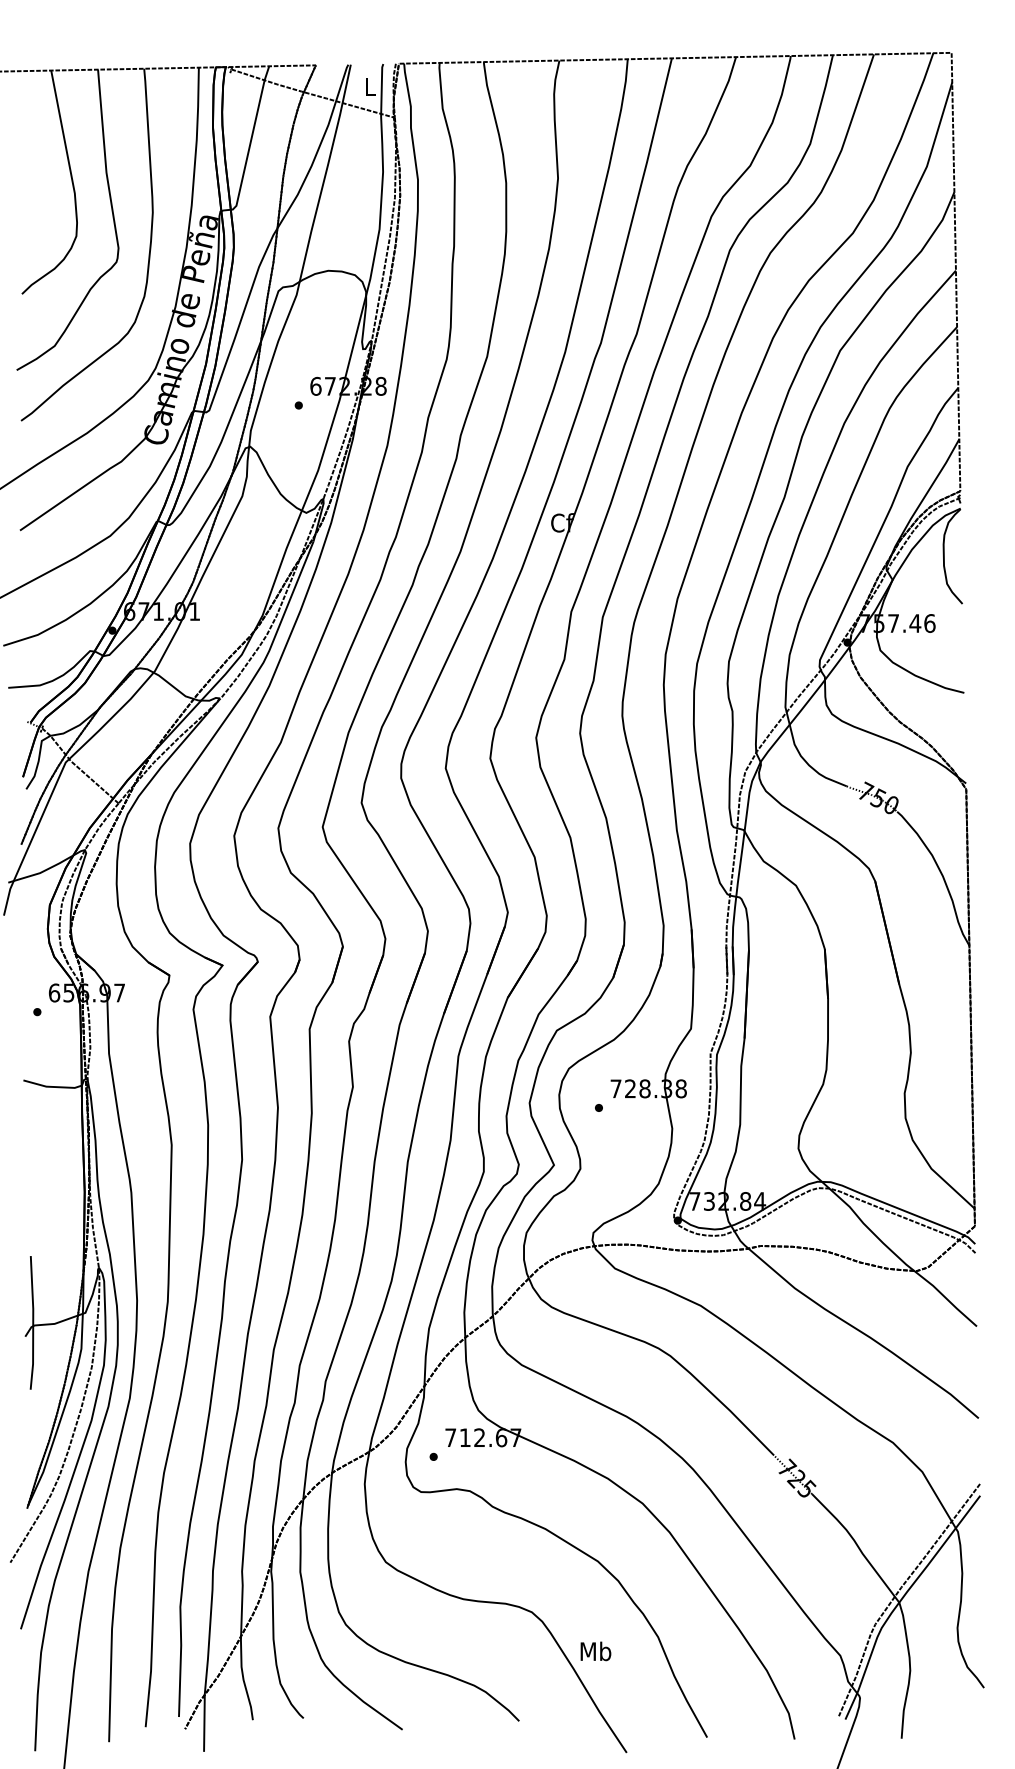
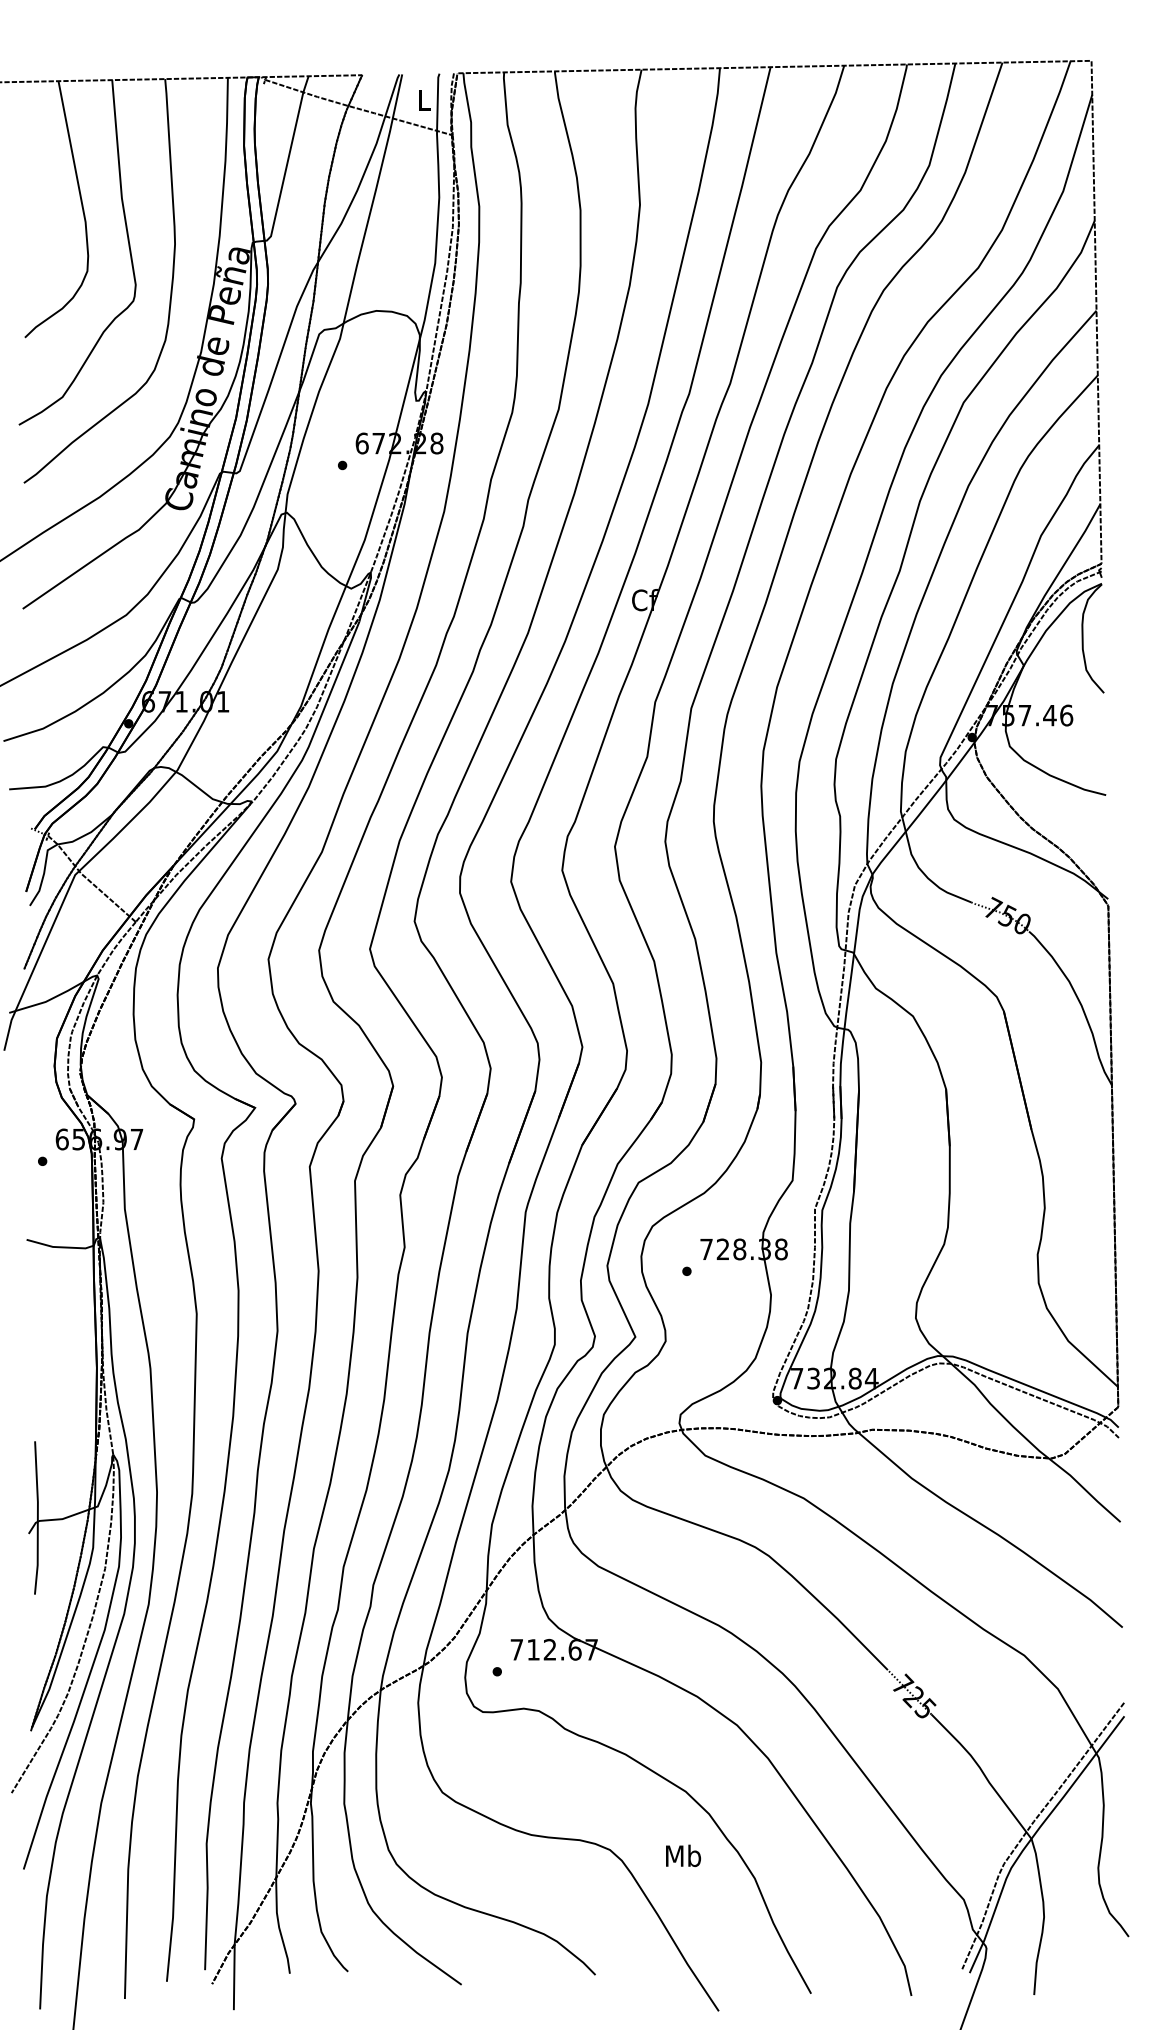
text: (595, 1651) -> (683, 1855), moved

